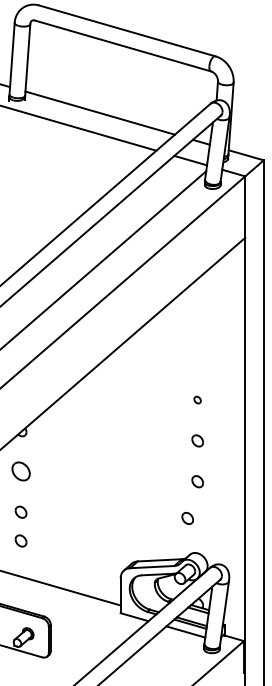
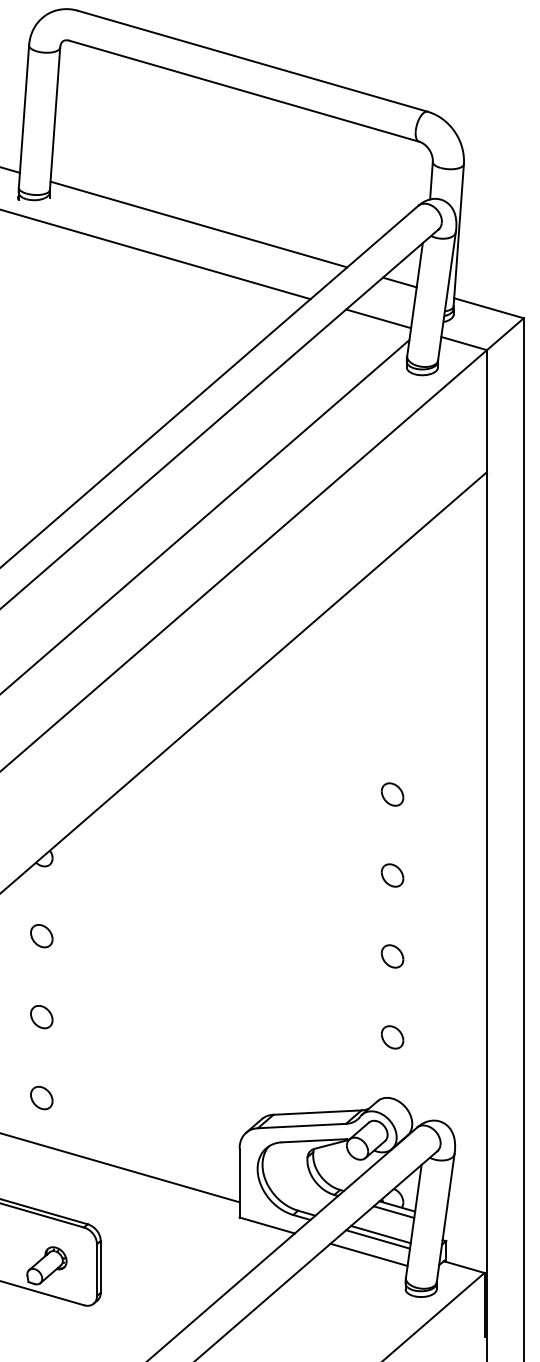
part: (197, 399) -> (392, 793), size x1.67
part: (20, 471) -> (40, 936), size x0.62
part: (187, 518) -> (392, 1037), moved
part: (20, 540) -> (40, 1097), moved

